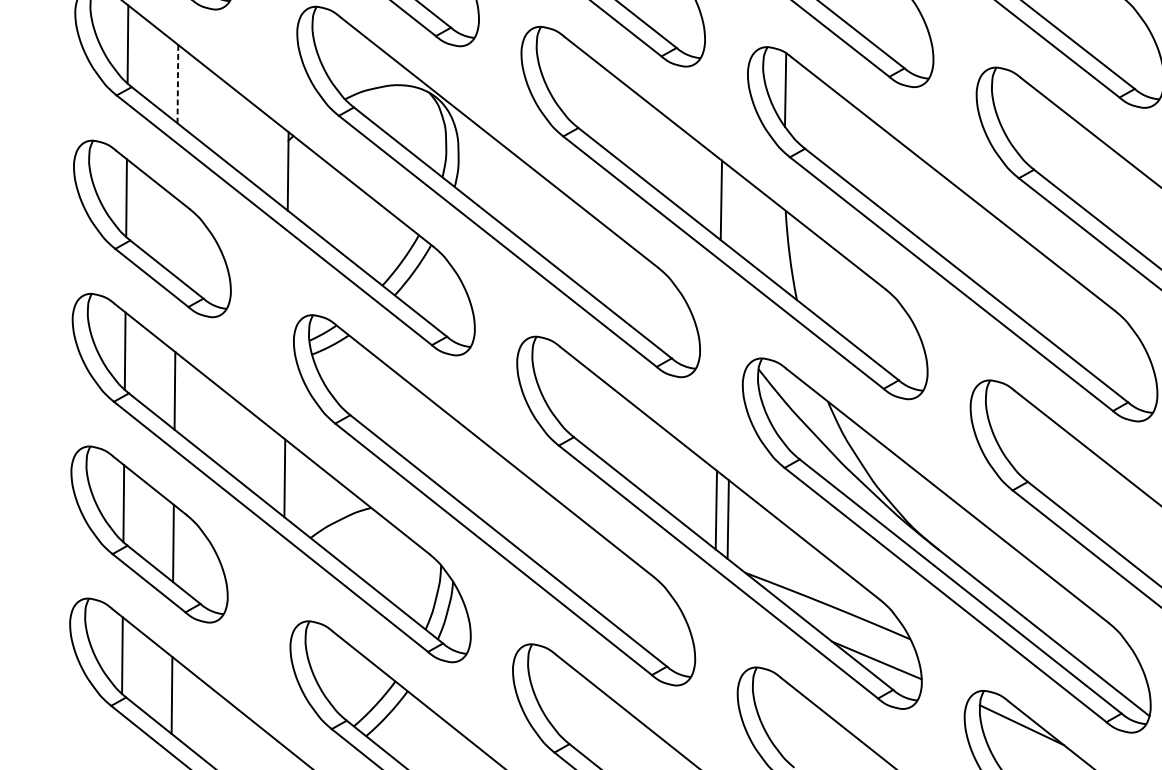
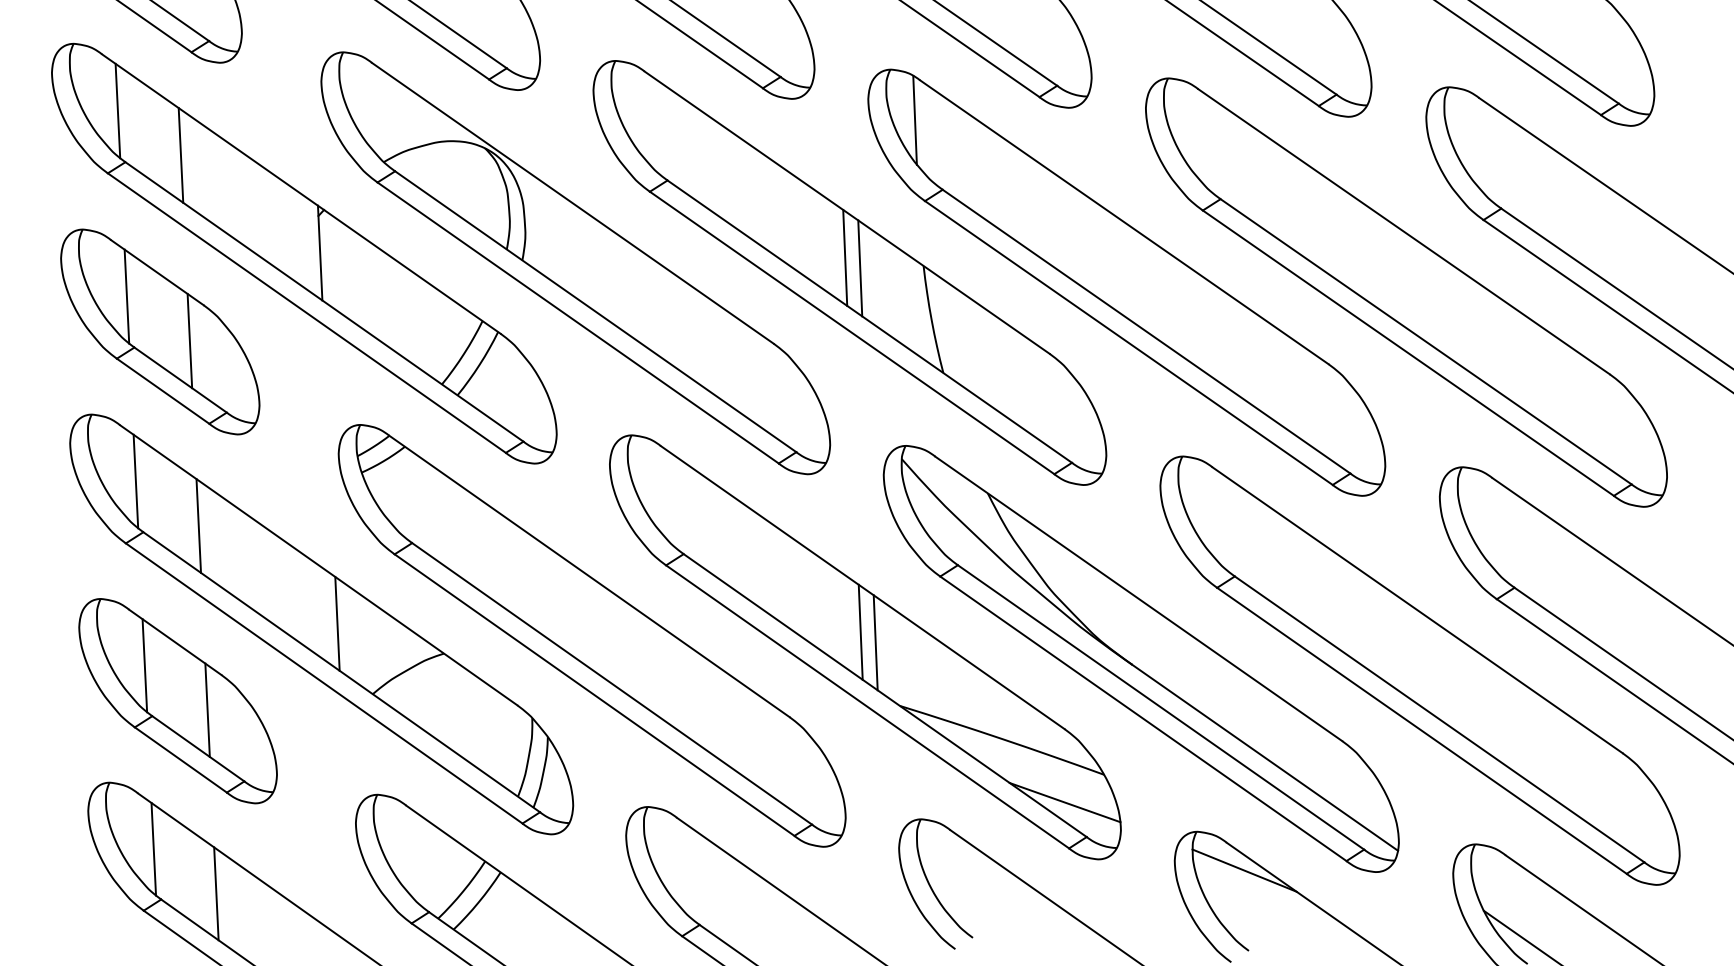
line: (178, 84) -> (181, 155), dashed -> solid
line: (733, 209) -> (860, 268), added
line: (176, 237) -> (189, 340), added

